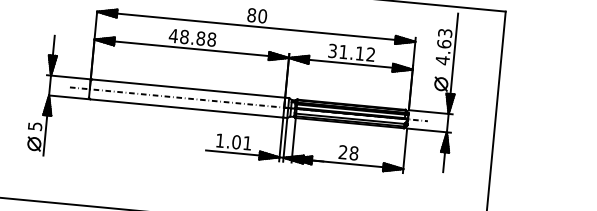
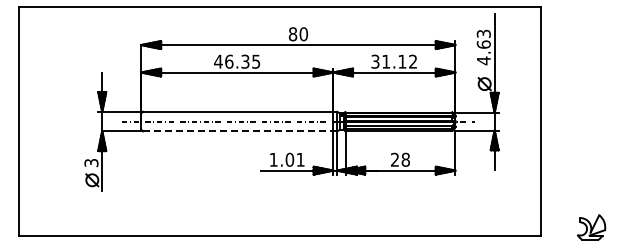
text: (197, 38) -> (242, 61), 48.88 -> 46.35
line: (187, 108) -> (238, 131), solid -> dashed
text: (34, 125) -> (90, 162), 5 -> 3

